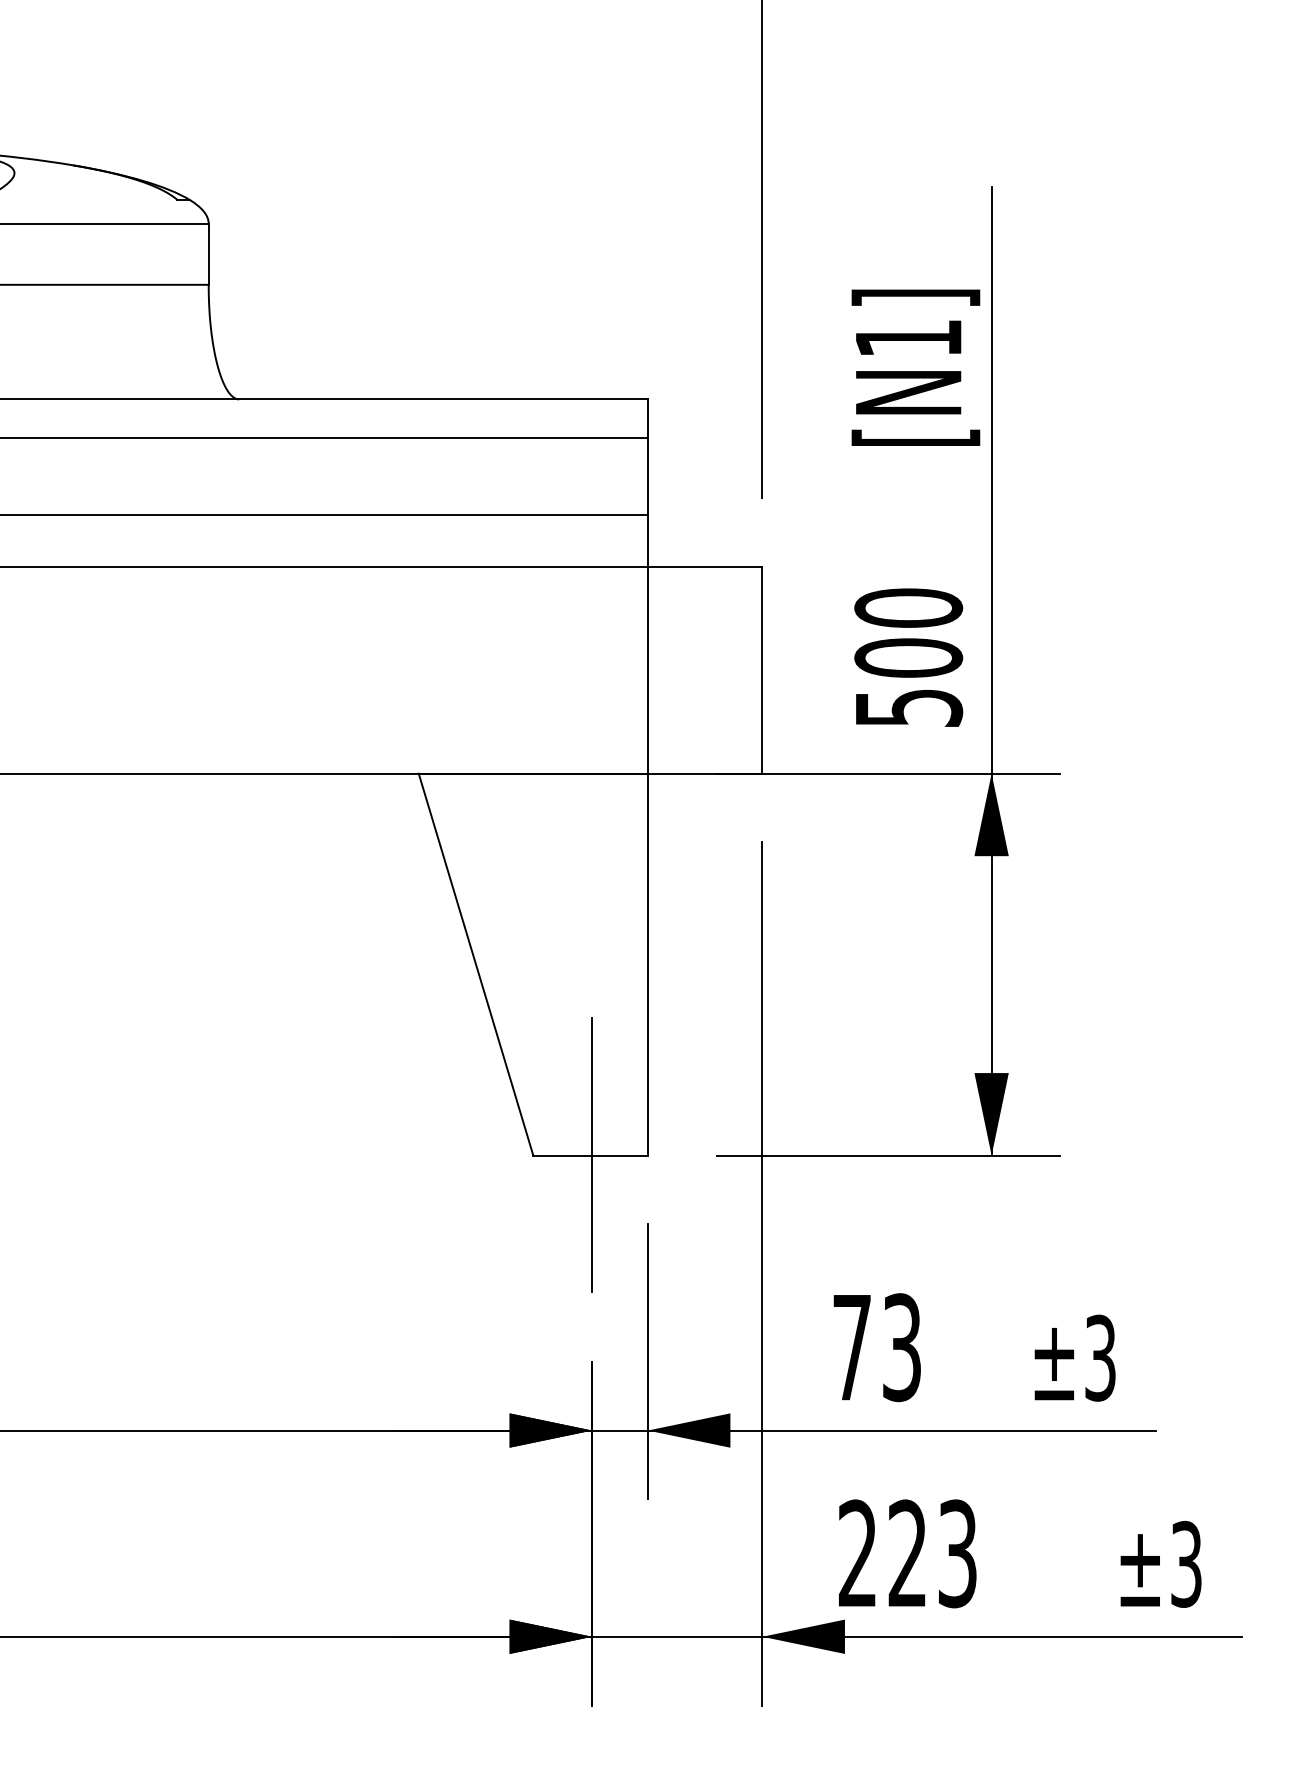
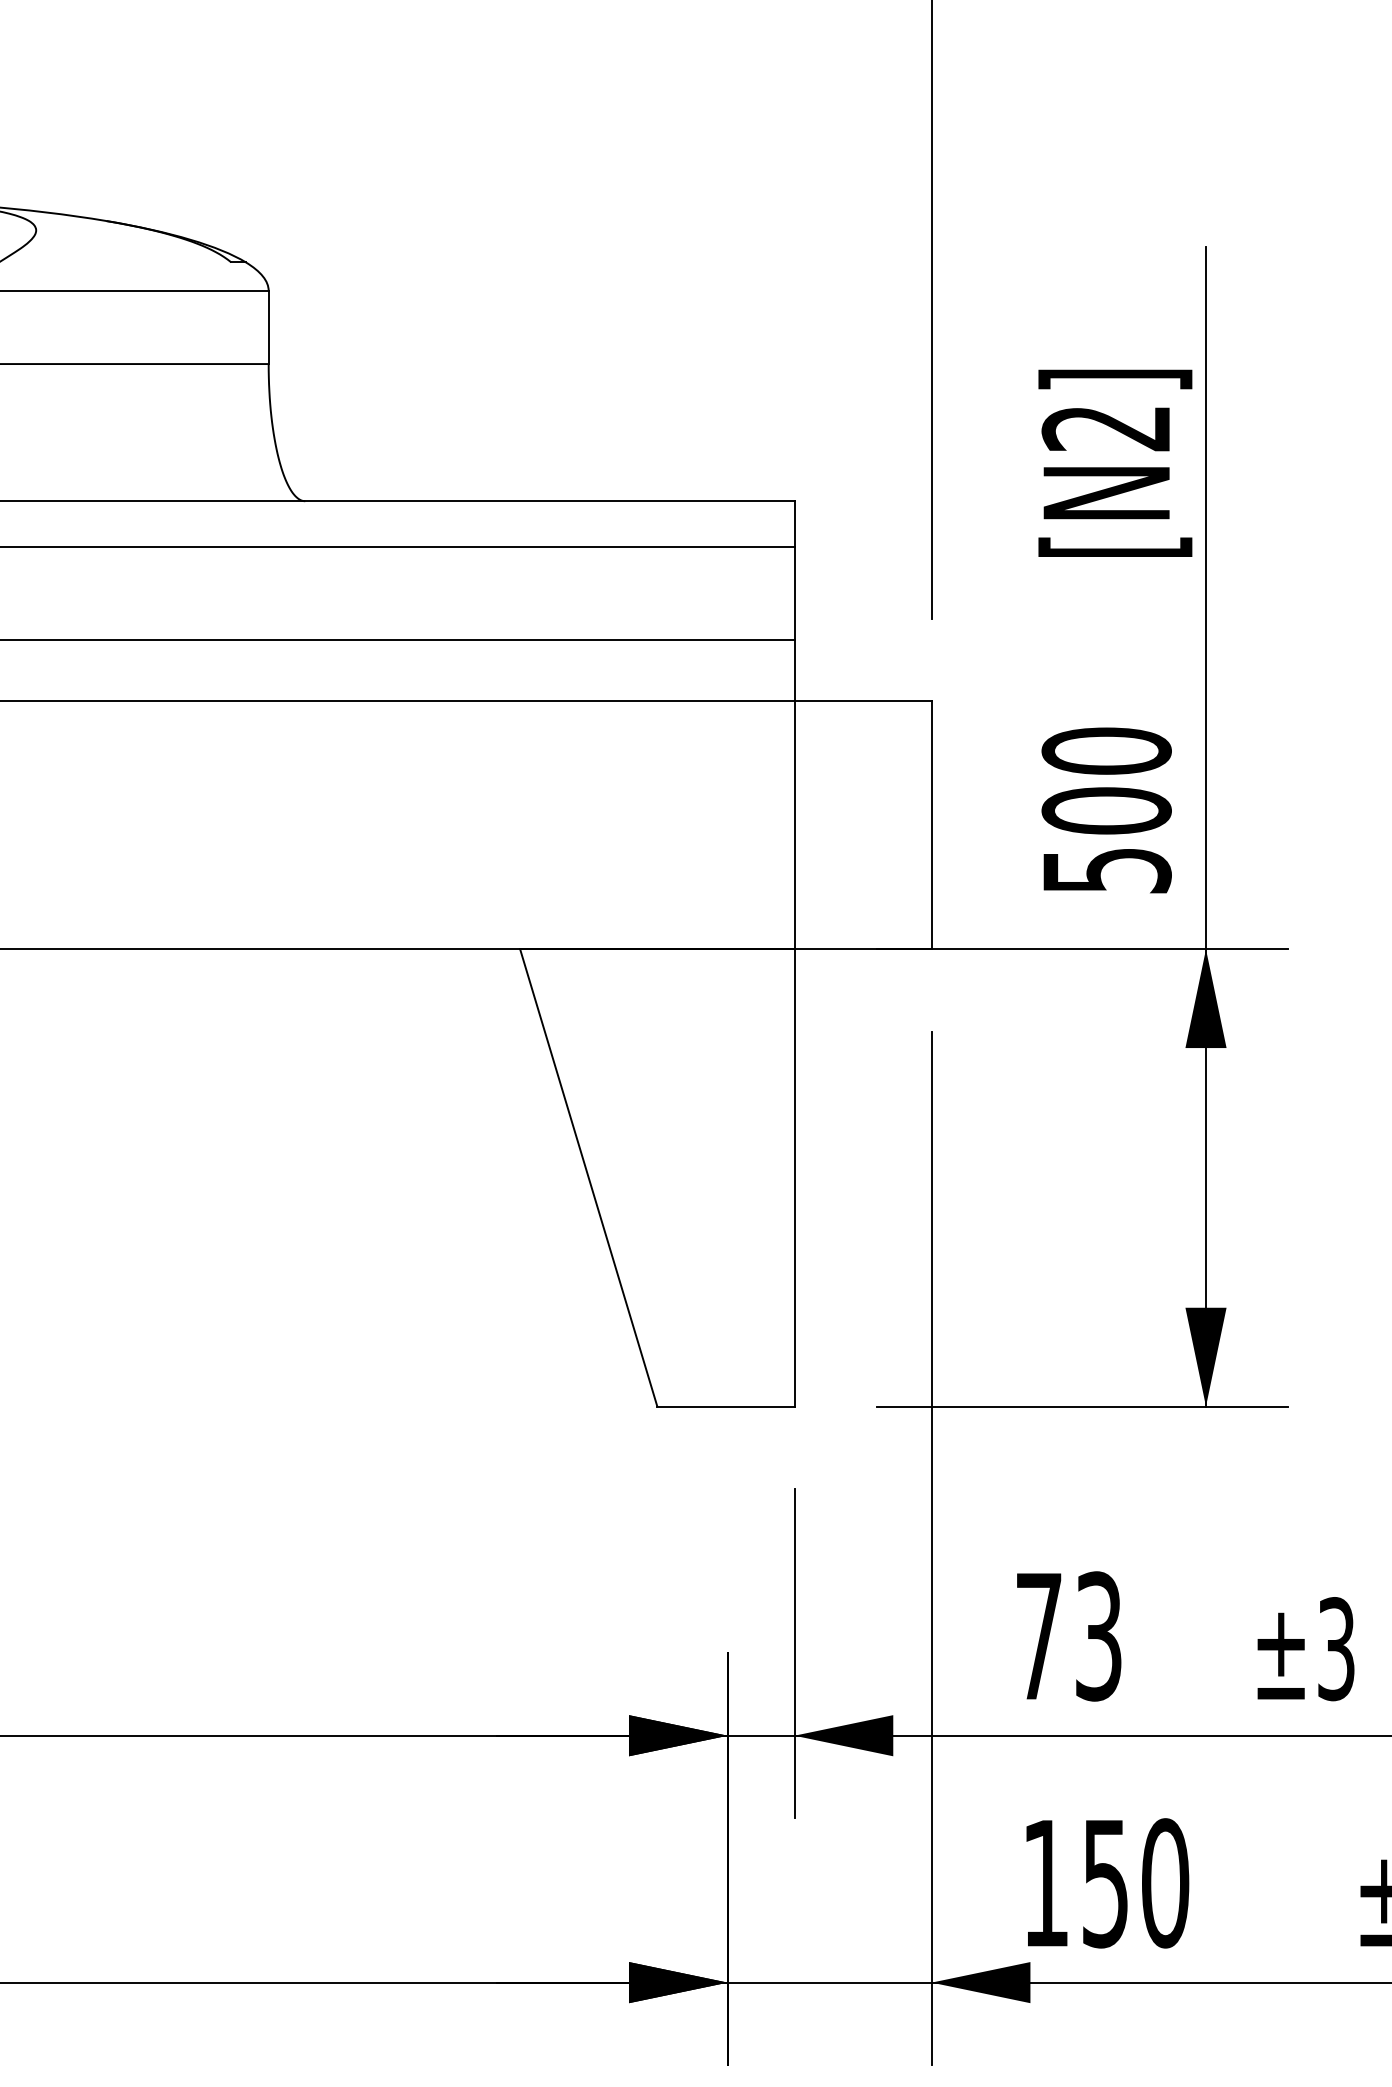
text: (907, 338) -> (1105, 428), [N1] -> [N2]
line: (592, 1154) -> (728, 1405), removed
text: (907, 1553) -> (1105, 1882), 223 -> 150

